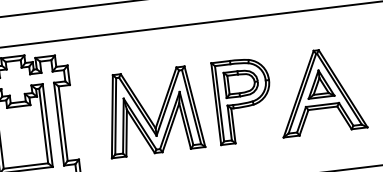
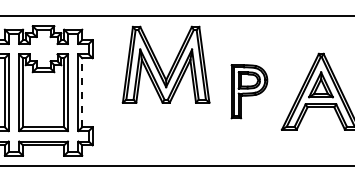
part: (243, 100) -> (249, 91), size x0.7
part: (152, 111) -> (165, 64), moved
line: (63, 123) -> (82, 92), solid -> dashed

